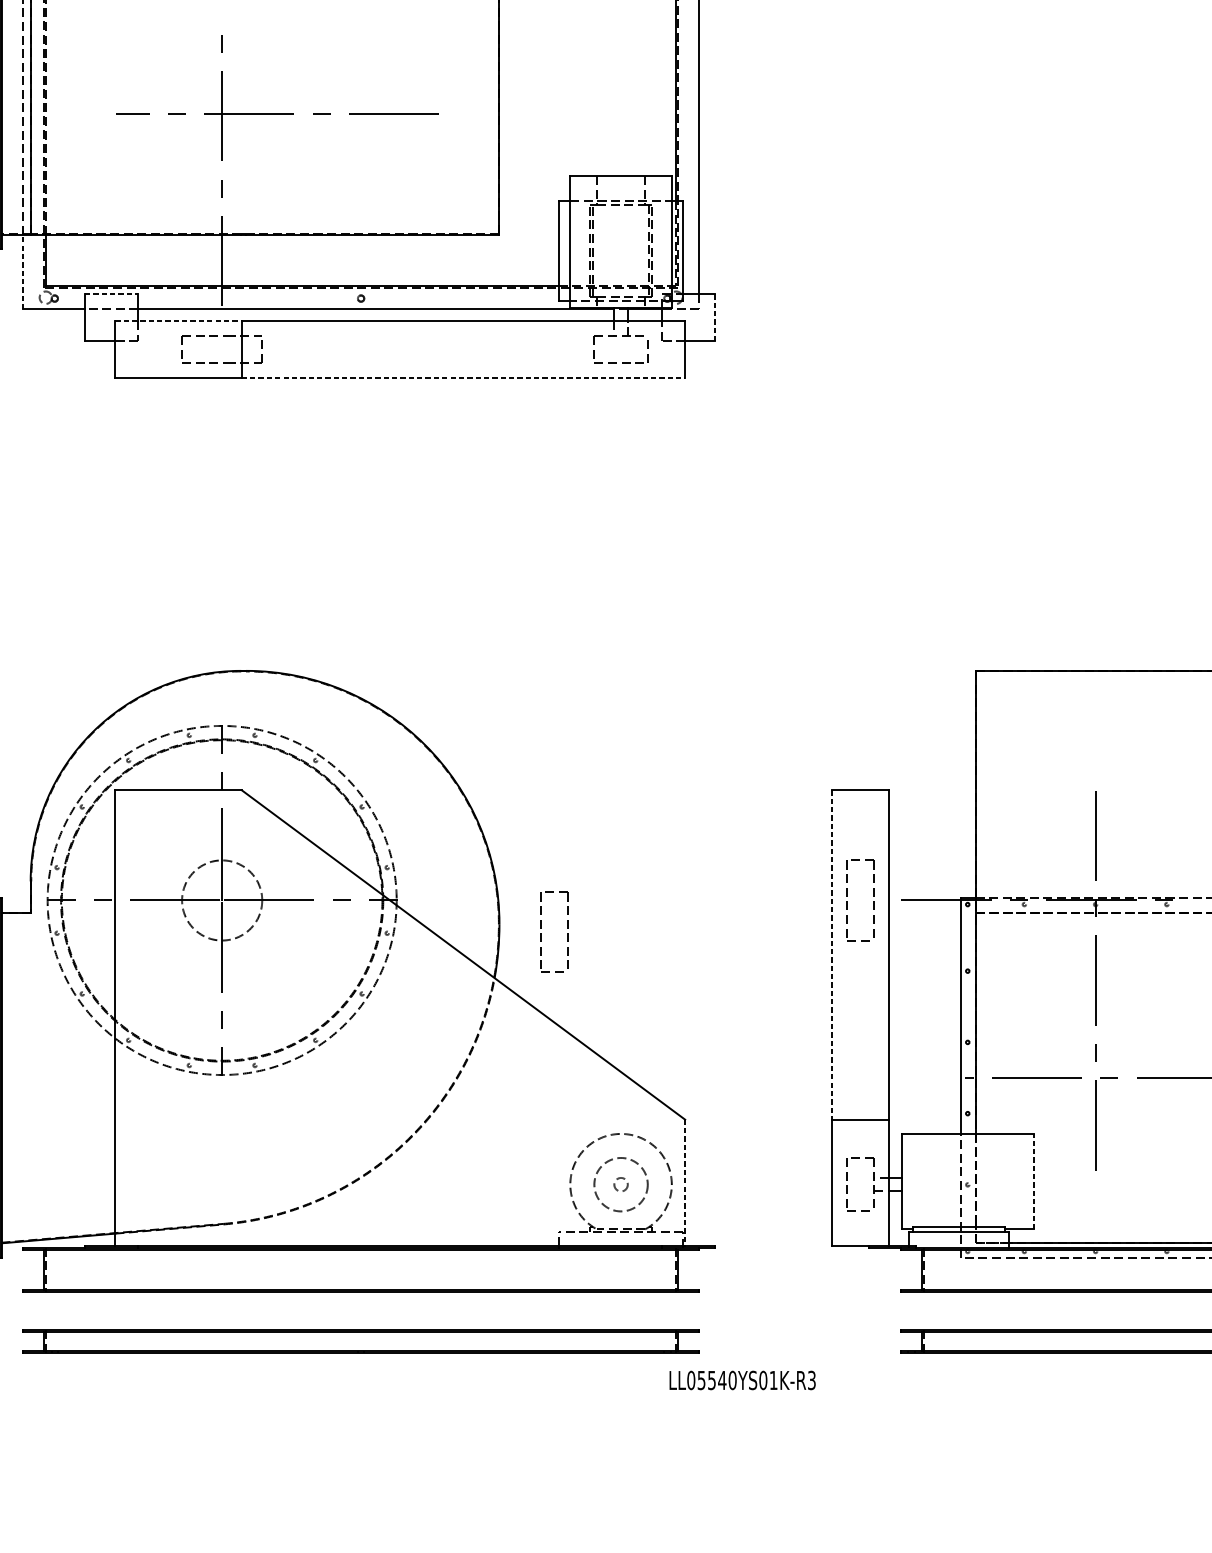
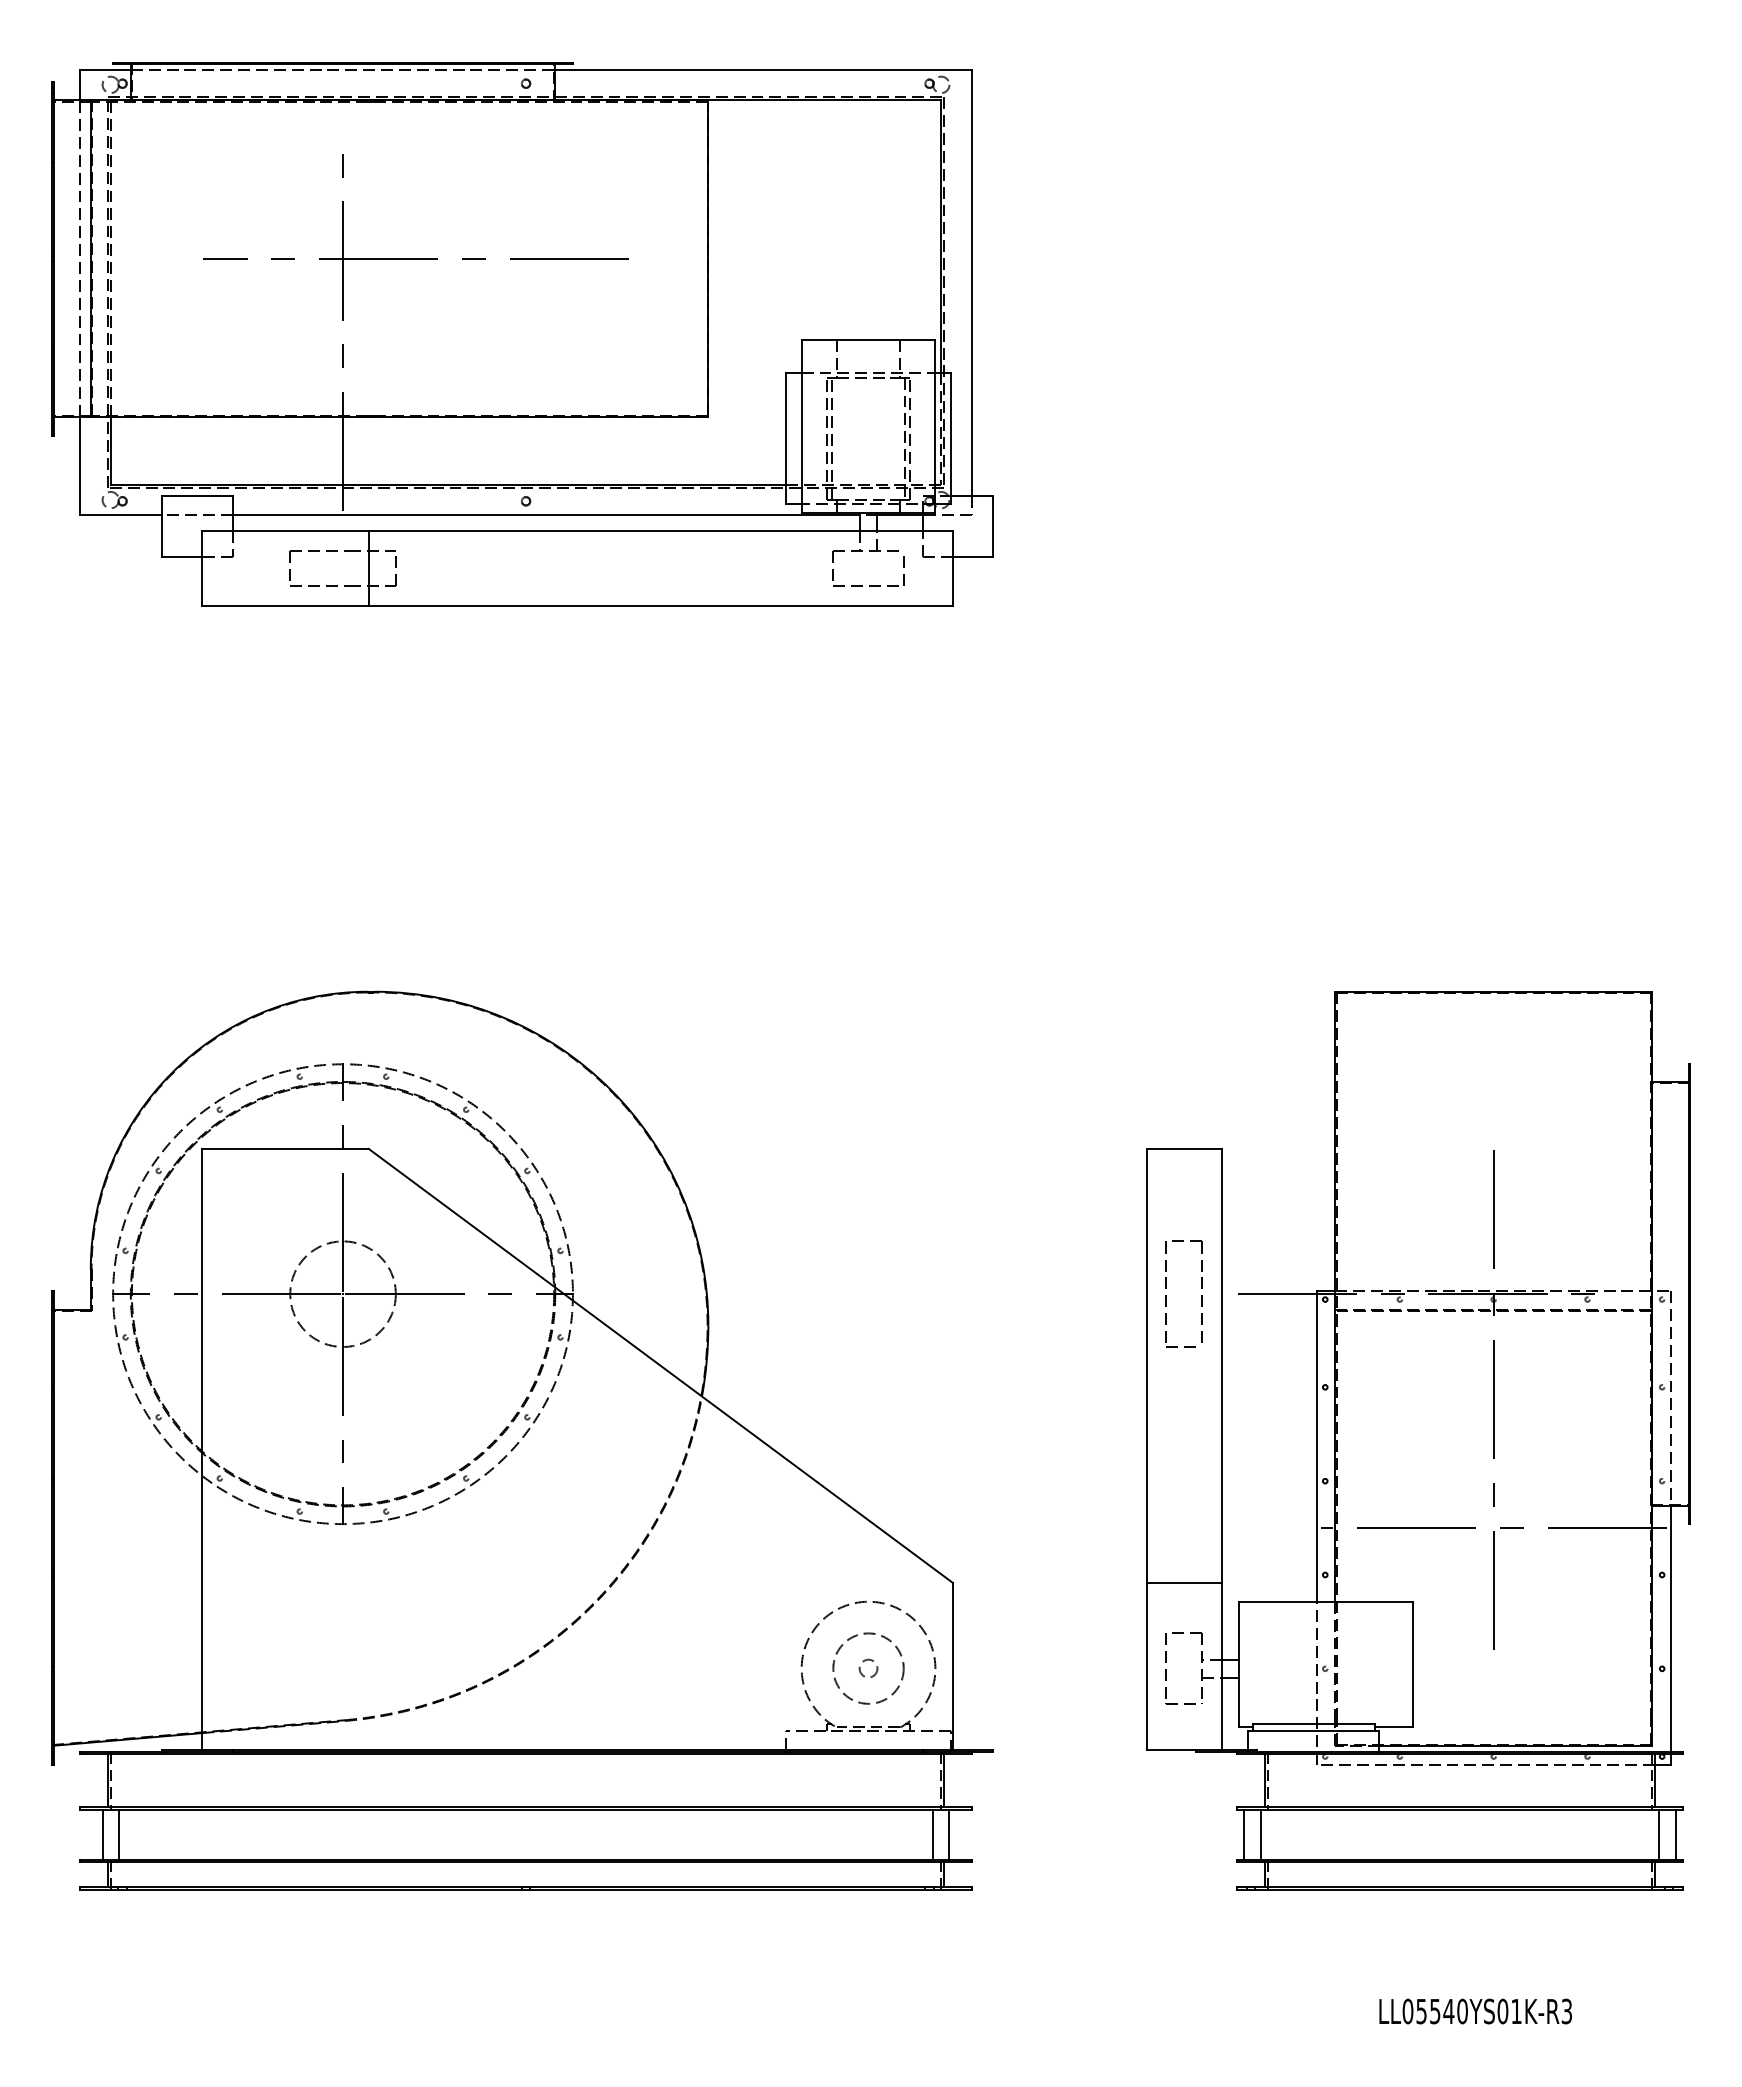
line: (22, 271) -> (80, 465), dashed -> solid
line: (112, 294) -> (198, 495), dashed -> solid
line: (715, 317) -> (992, 526), dashed -> solid
line: (179, 320) -> (286, 530), dashed -> solid
line: (463, 377) -> (661, 605), dashed -> solid
part: (541, 933) -> (763, 1337), removed
line: (832, 955) -> (1146, 1366), dashed -> solid
line: (1033, 1181) -> (1412, 1664), dashed -> solid
line: (685, 1183) -> (953, 1666), dashed -> solid
line: (39, 1310) -> (102, 1834), added
line: (52, 1310) -> (119, 1834), added
line: (670, 1310) -> (933, 1834), added
line: (682, 1310) -> (949, 1834), added
line: (906, 1310) -> (1244, 1834), added
line: (918, 1310) -> (1260, 1834), added
text: (742, 1380) -> (1475, 2011), moved

